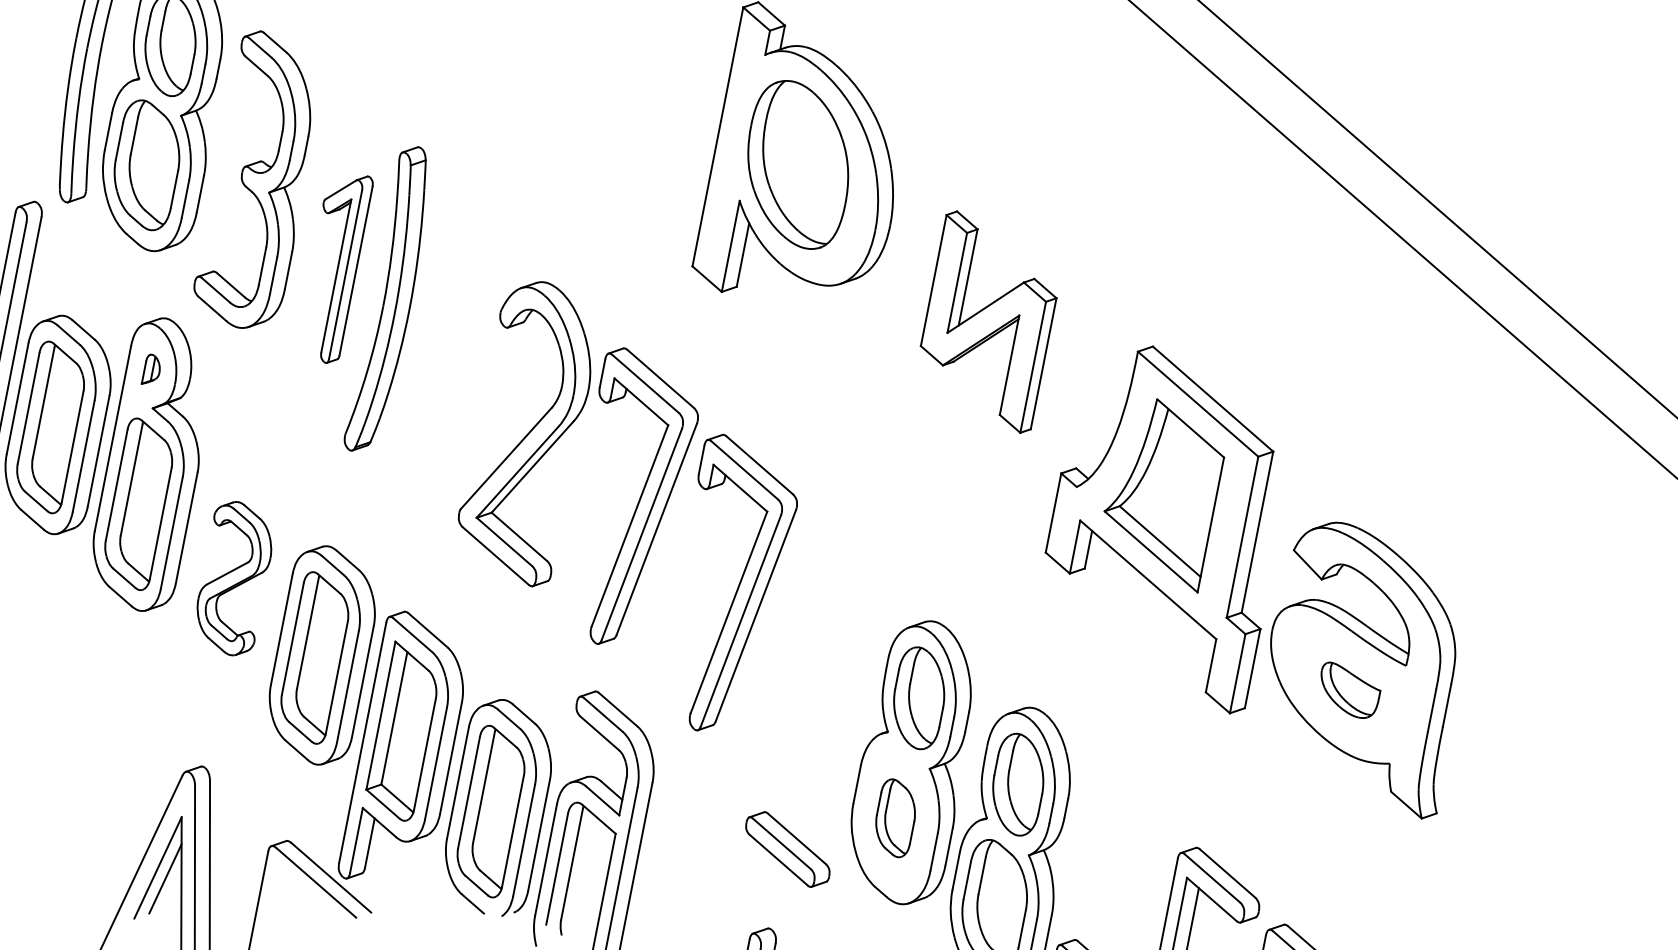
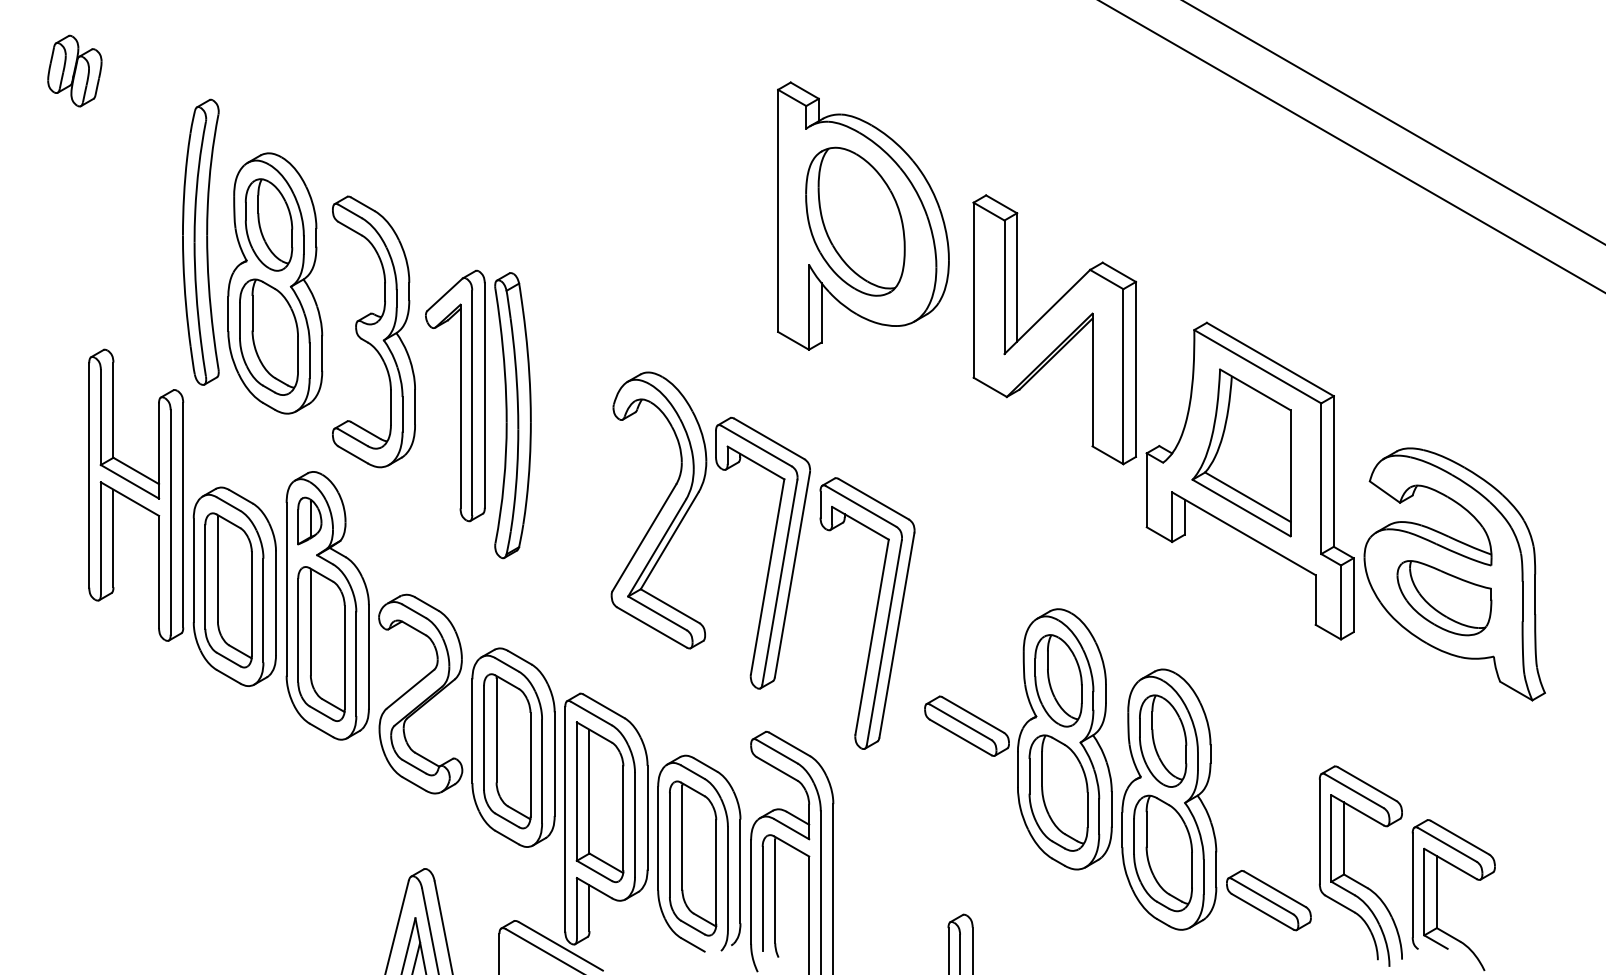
part: (334, 266) -> (455, 395), size x1.43
part: (988, 321) -> (1054, 329), size x1.43
part: (151, 369) -> (309, 520), size x1.67
part: (234, 577) -> (420, 693), size x1.43
part: (1349, 691) -> (1444, 598), size x1.67
part: (895, 817) -> (1058, 792), size x1.67
part: (787, 848) -> (966, 725), moved

